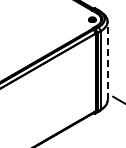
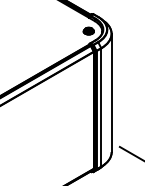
line: (107, 60) -> (111, 92), dashed -> solid

